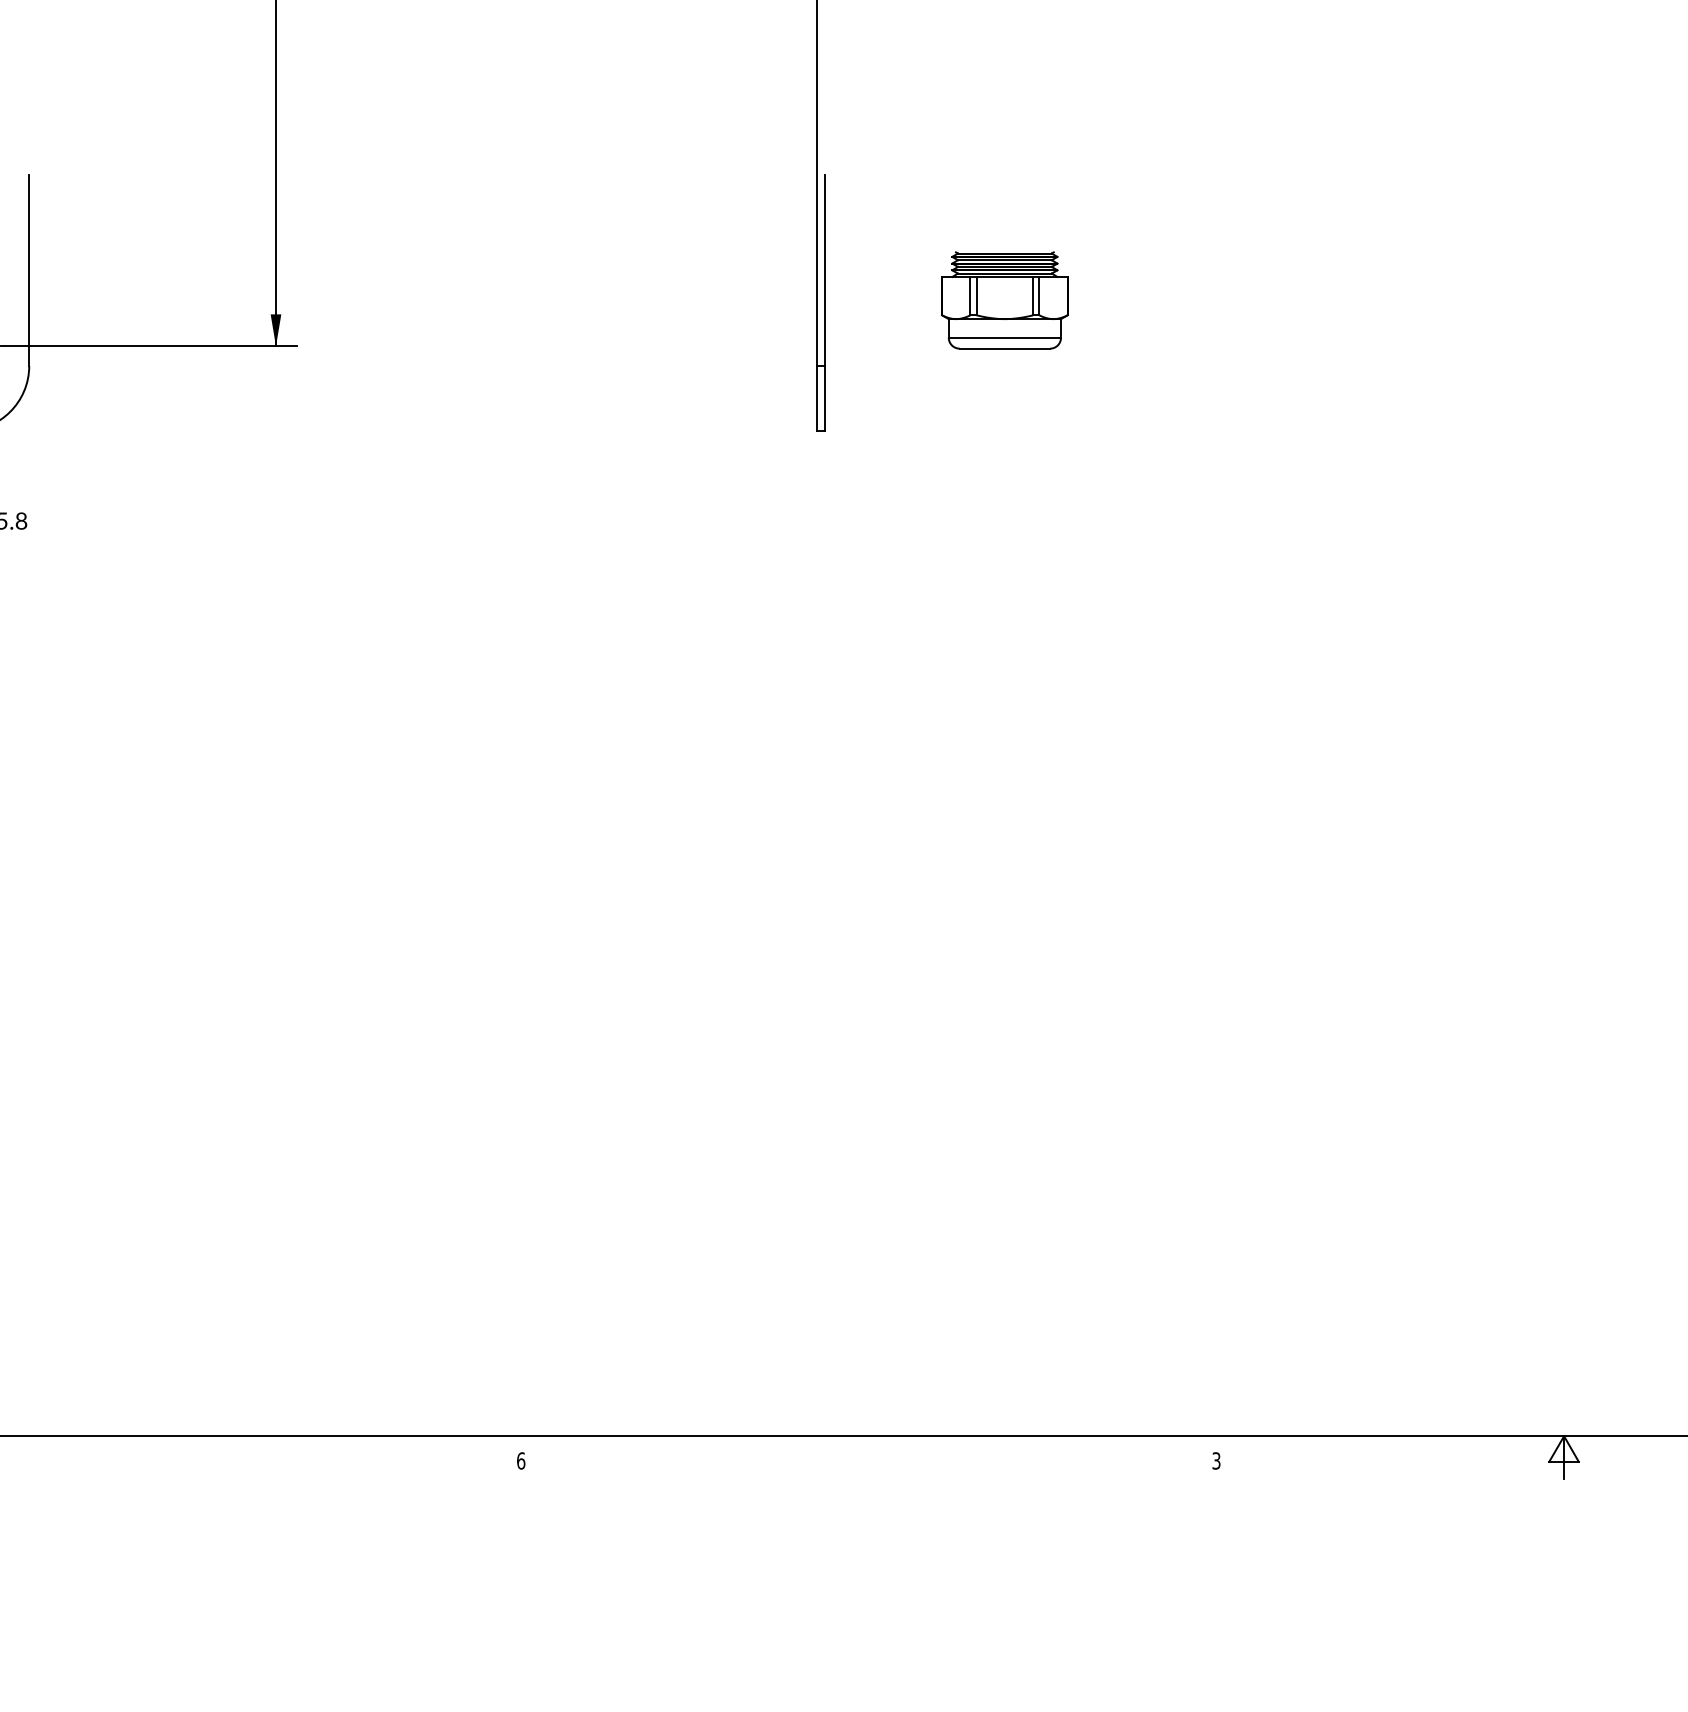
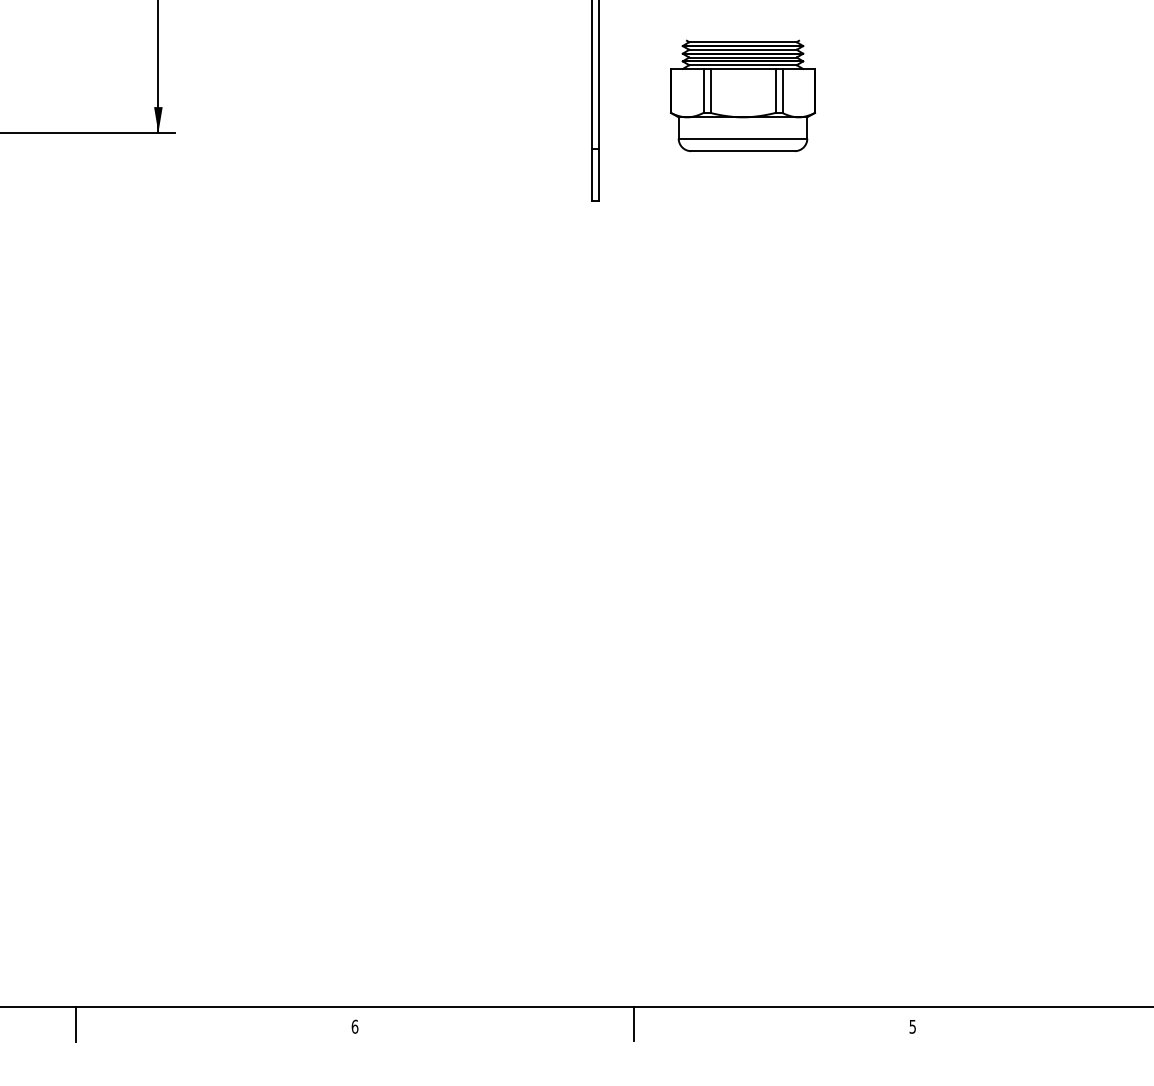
part: (1004, 300) -> (742, 95), size x1.43
line: (172, 1457) -> (75, 1024), added
line: (868, 1457) -> (633, 1024), added
text: (1216, 1460) -> (912, 1026), 3 -> 5

